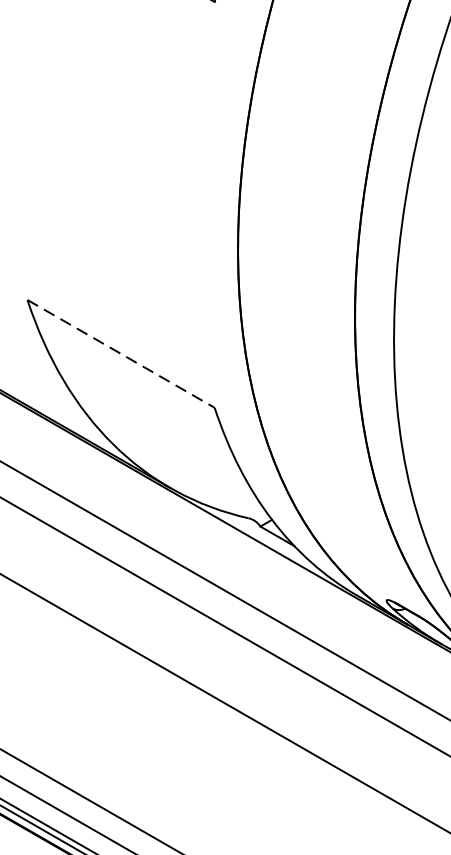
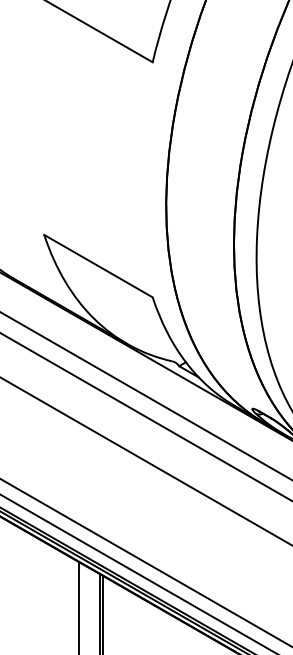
line: (121, 354) -> (98, 266), dashed -> solid

